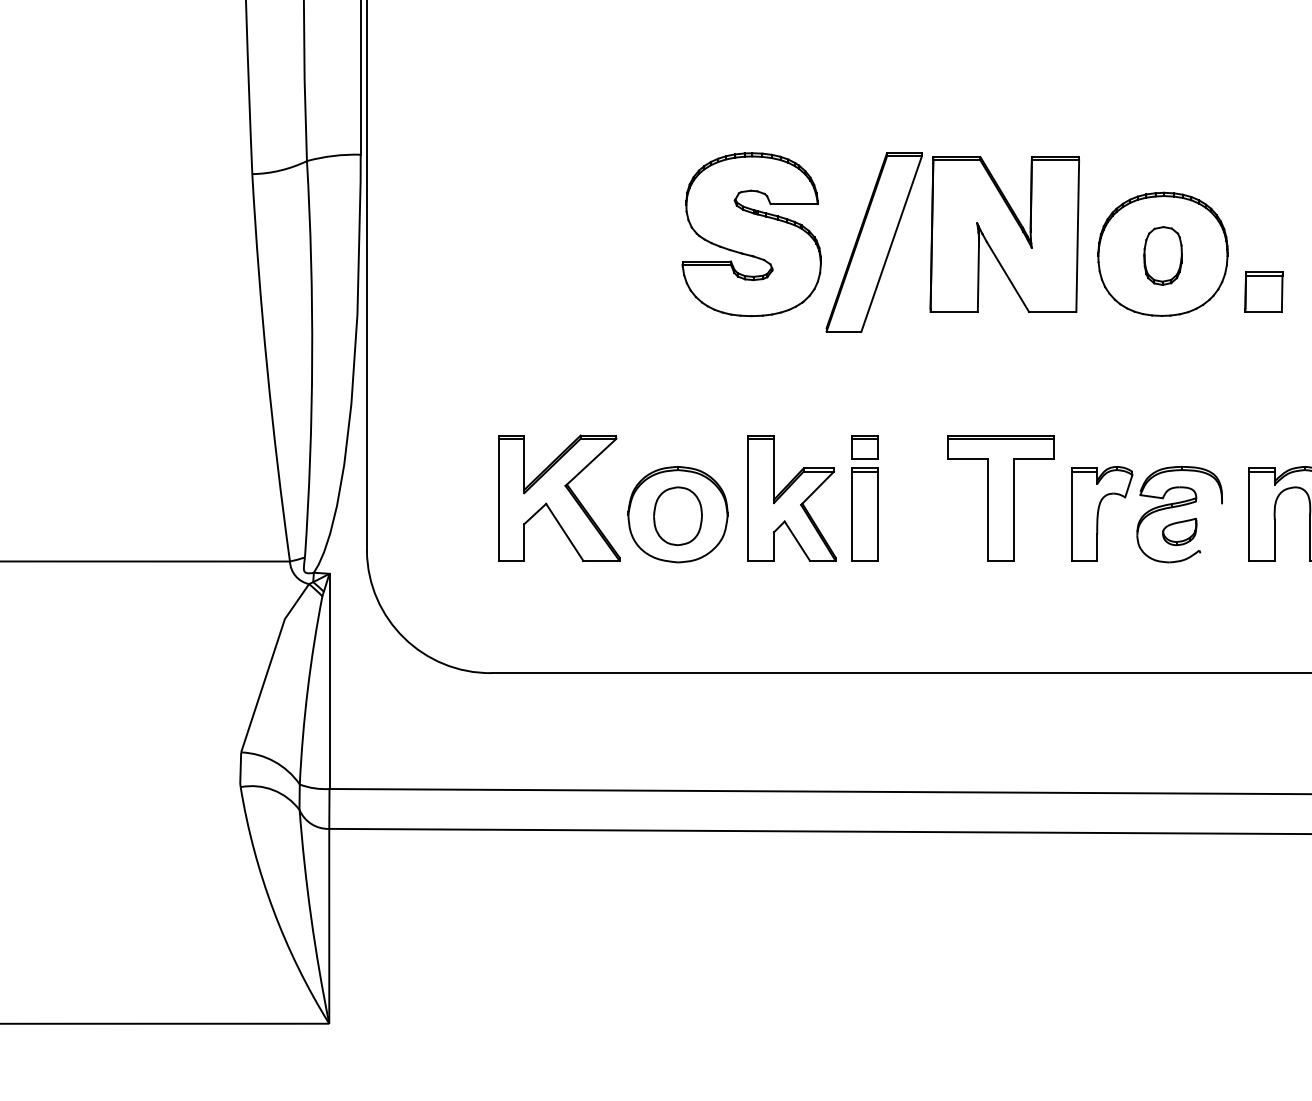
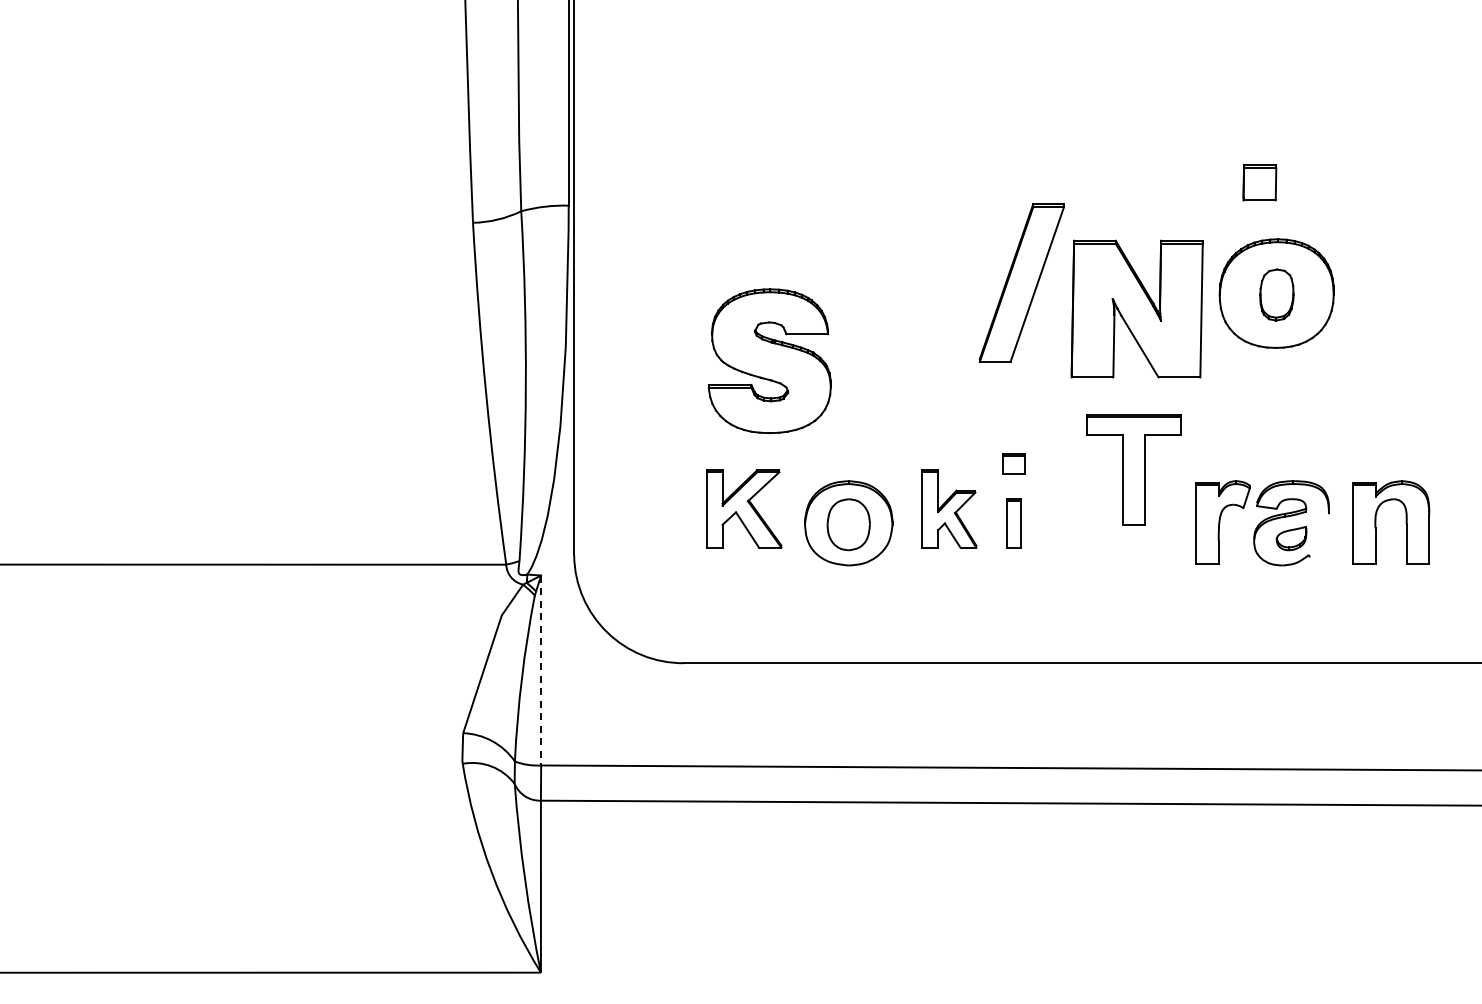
part: (1004, 233) -> (1136, 308), moved
part: (751, 234) -> (769, 361), moved
part: (1263, 291) -> (1259, 182), moved
part: (559, 497) -> (744, 508), size x0.7
part: (1000, 497) -> (1133, 469), moved
part: (792, 498) -> (949, 509), size x0.7
part: (864, 514) -> (1013, 523), size x0.6
line: (329, 681) -> (541, 670), solid -> dashed

